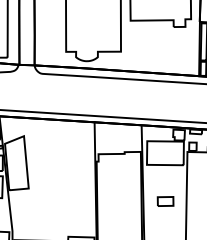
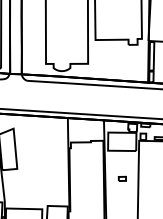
part: (165, 201) -> (122, 178), size x0.6

